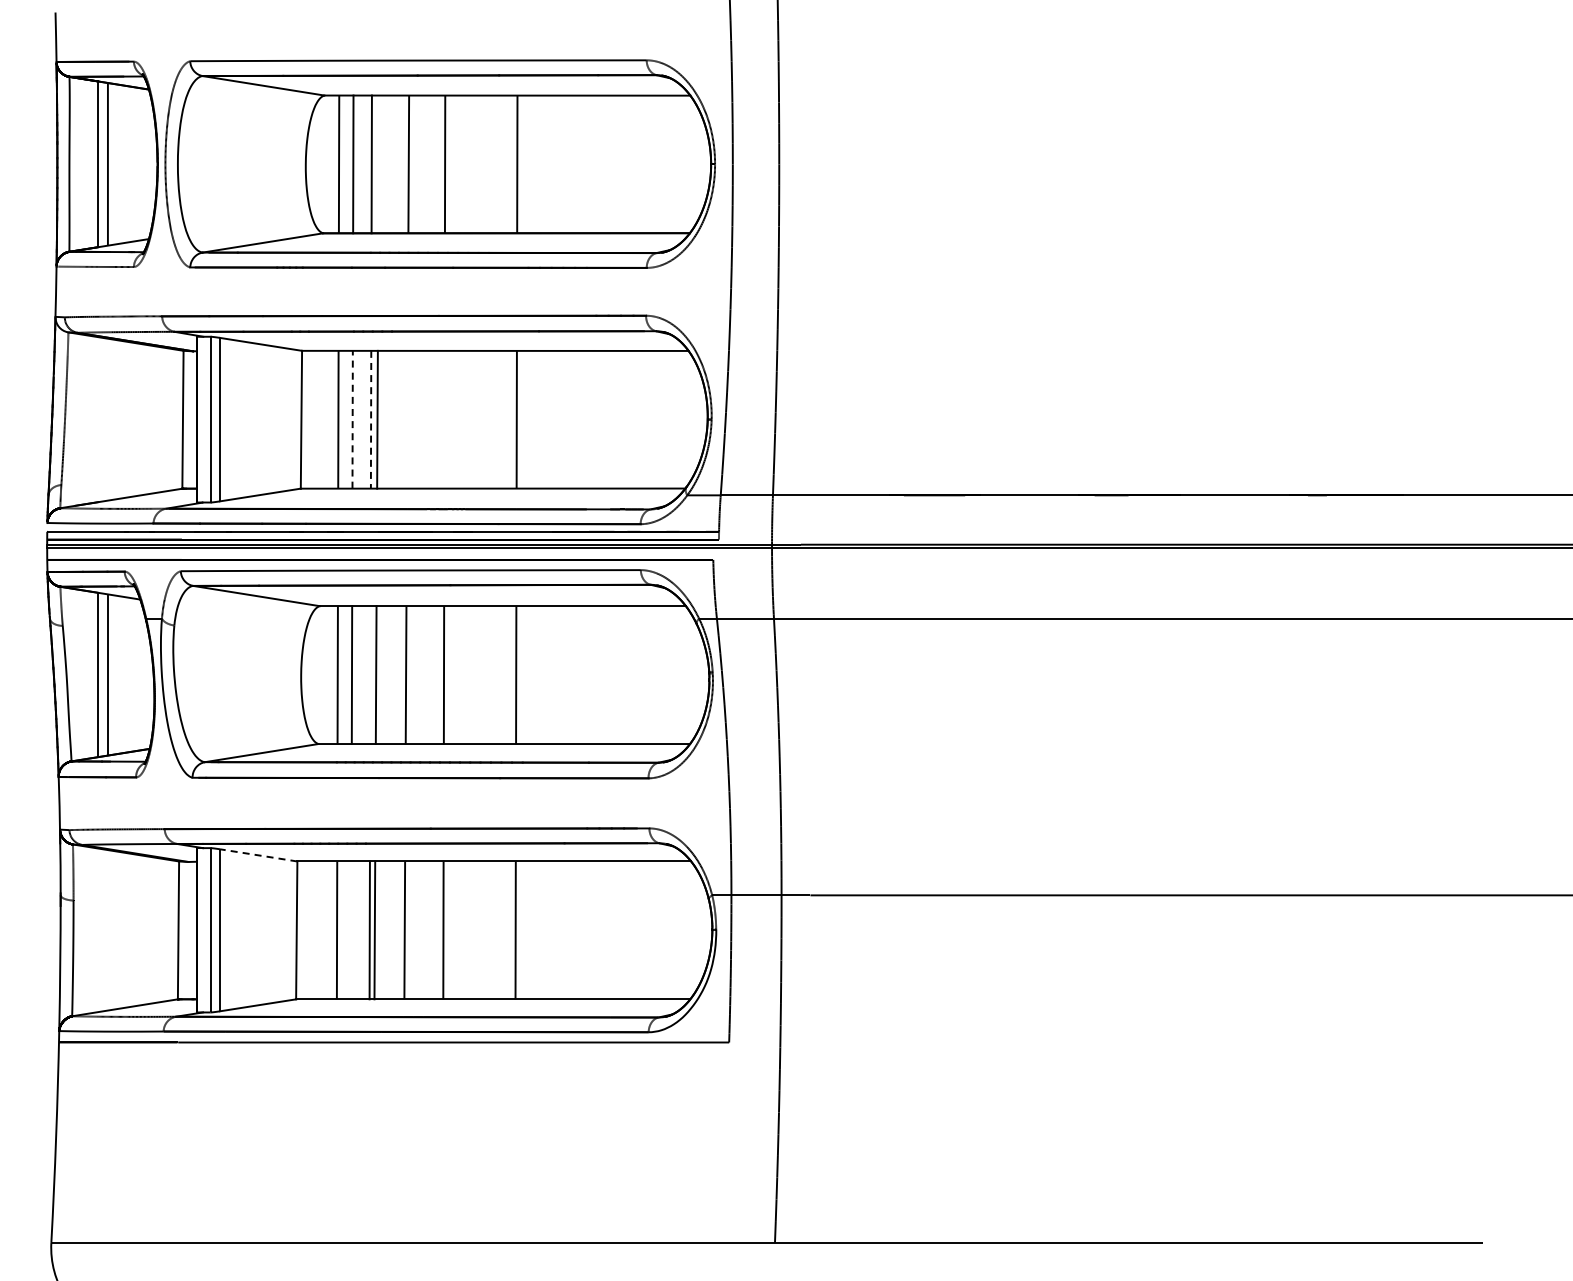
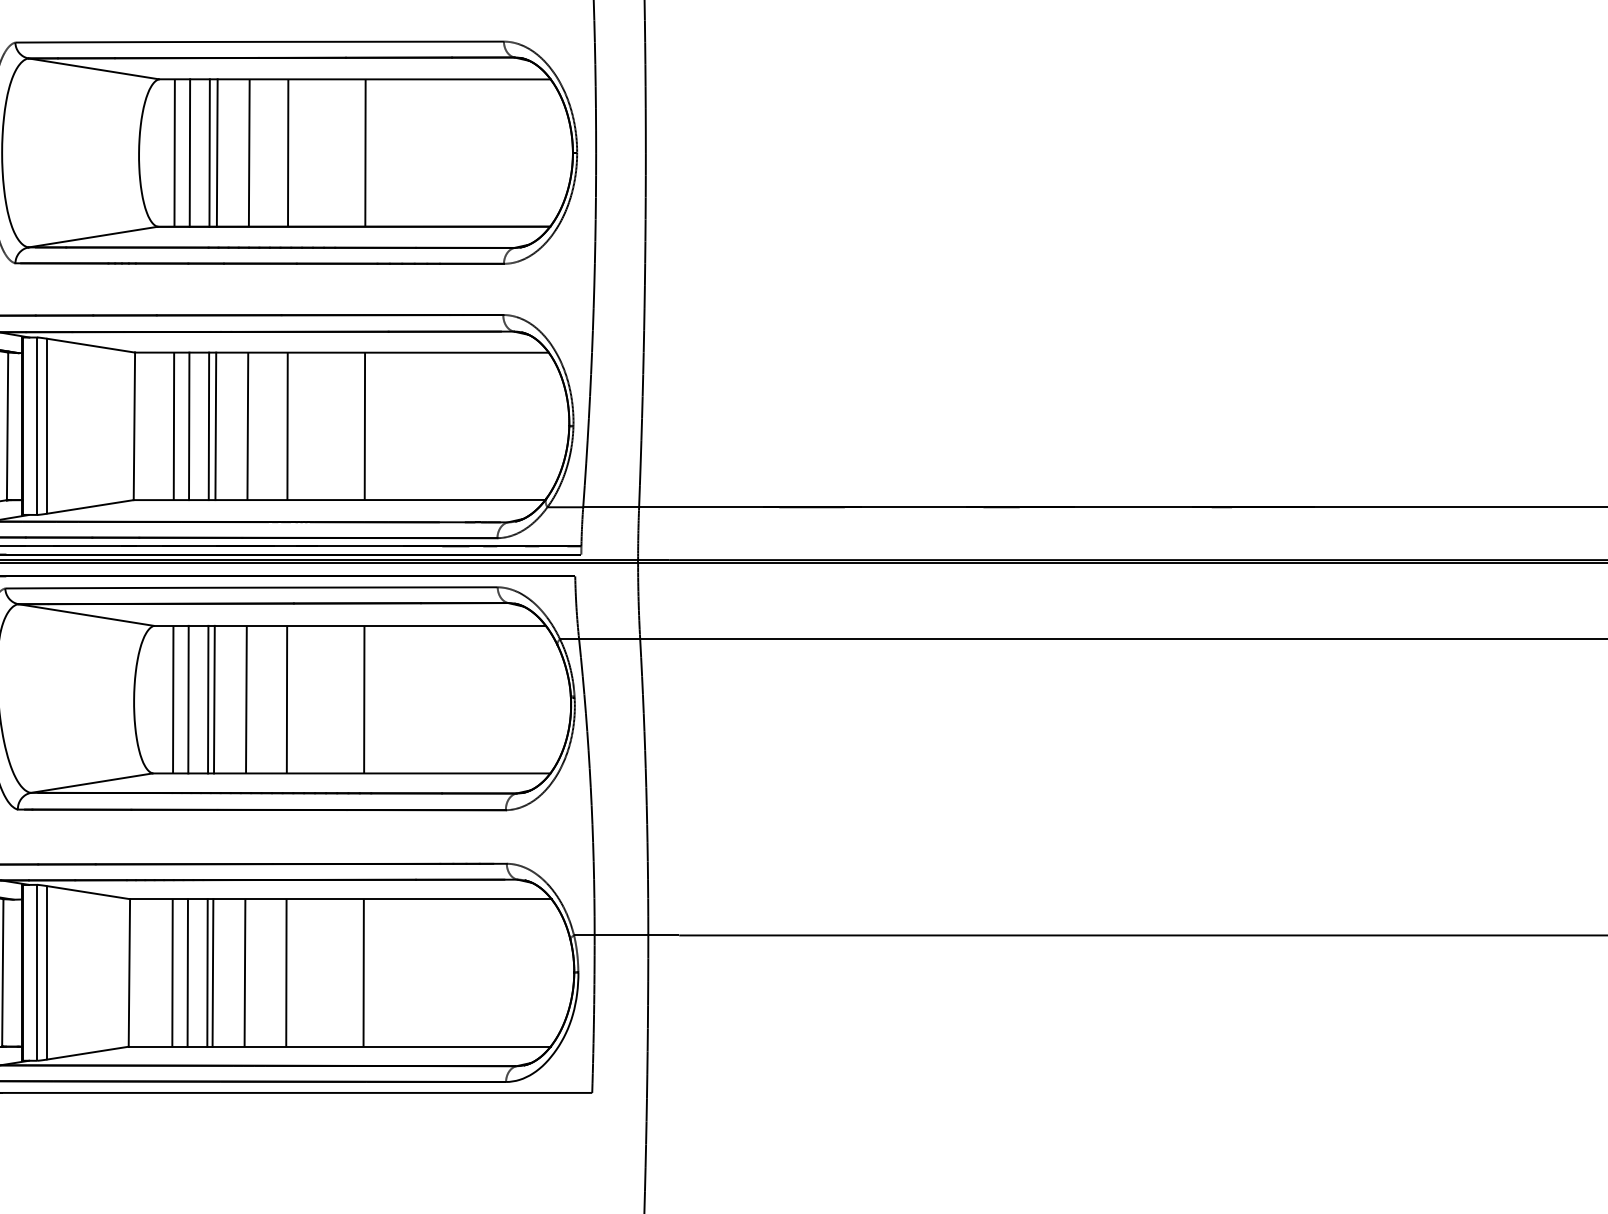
line: (378, 164) -> (216, 153), added
line: (352, 419) -> (189, 426), dashed -> solid
line: (371, 419) -> (209, 426), dashed -> solid
line: (407, 419) -> (247, 426), added
line: (444, 419) -> (287, 426), added
line: (370, 675) -> (208, 700), added
line: (258, 855) -> (88, 892), dashed -> solid
line: (351, 930) -> (187, 973), added

